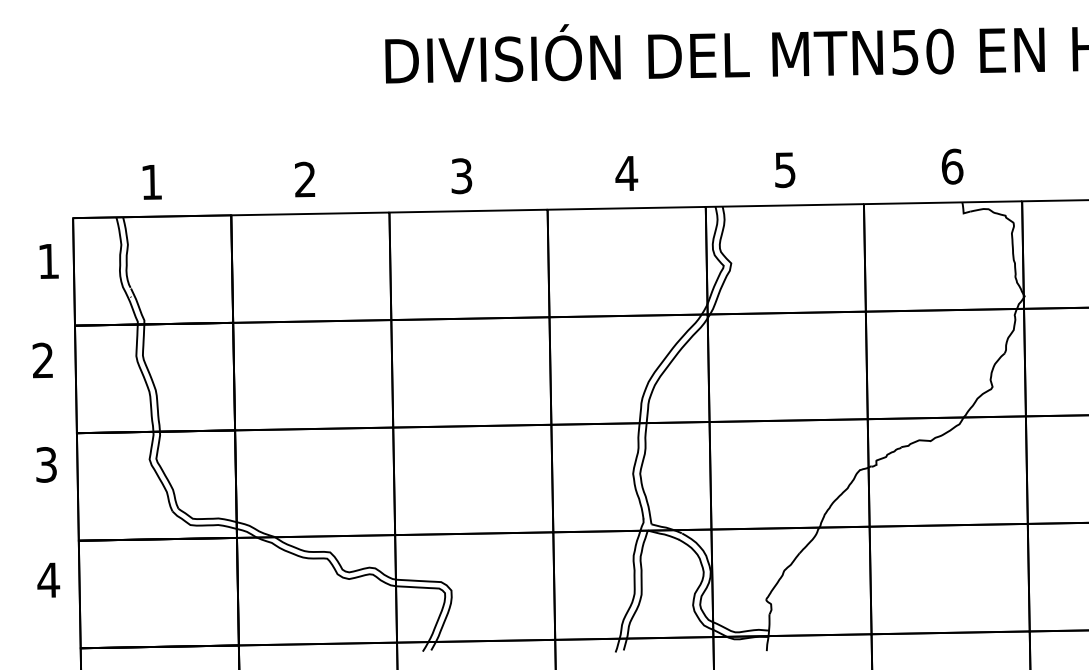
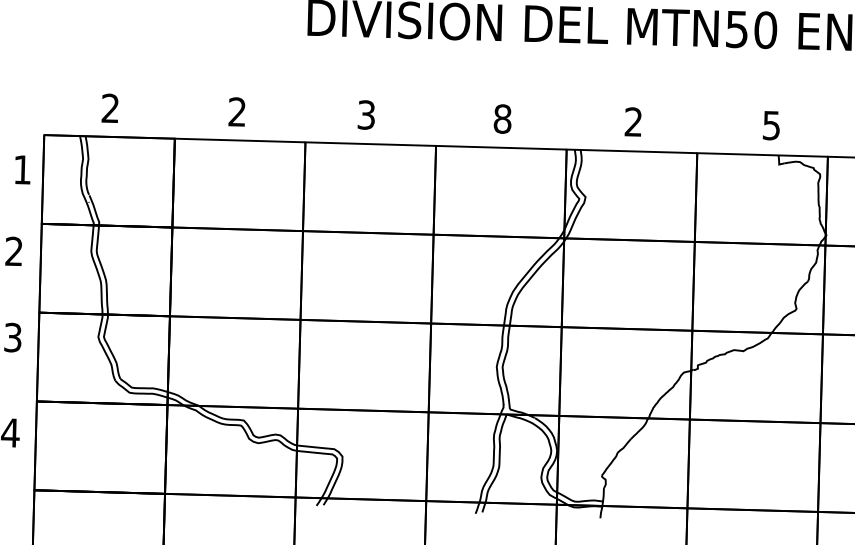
text: (952, 166) -> (771, 125), 6 -> 5
text: (784, 170) -> (632, 122), 5 -> 2
text: (626, 173) -> (502, 119), 4 -> 8
text: (151, 181) -> (110, 107), 1 -> 2

